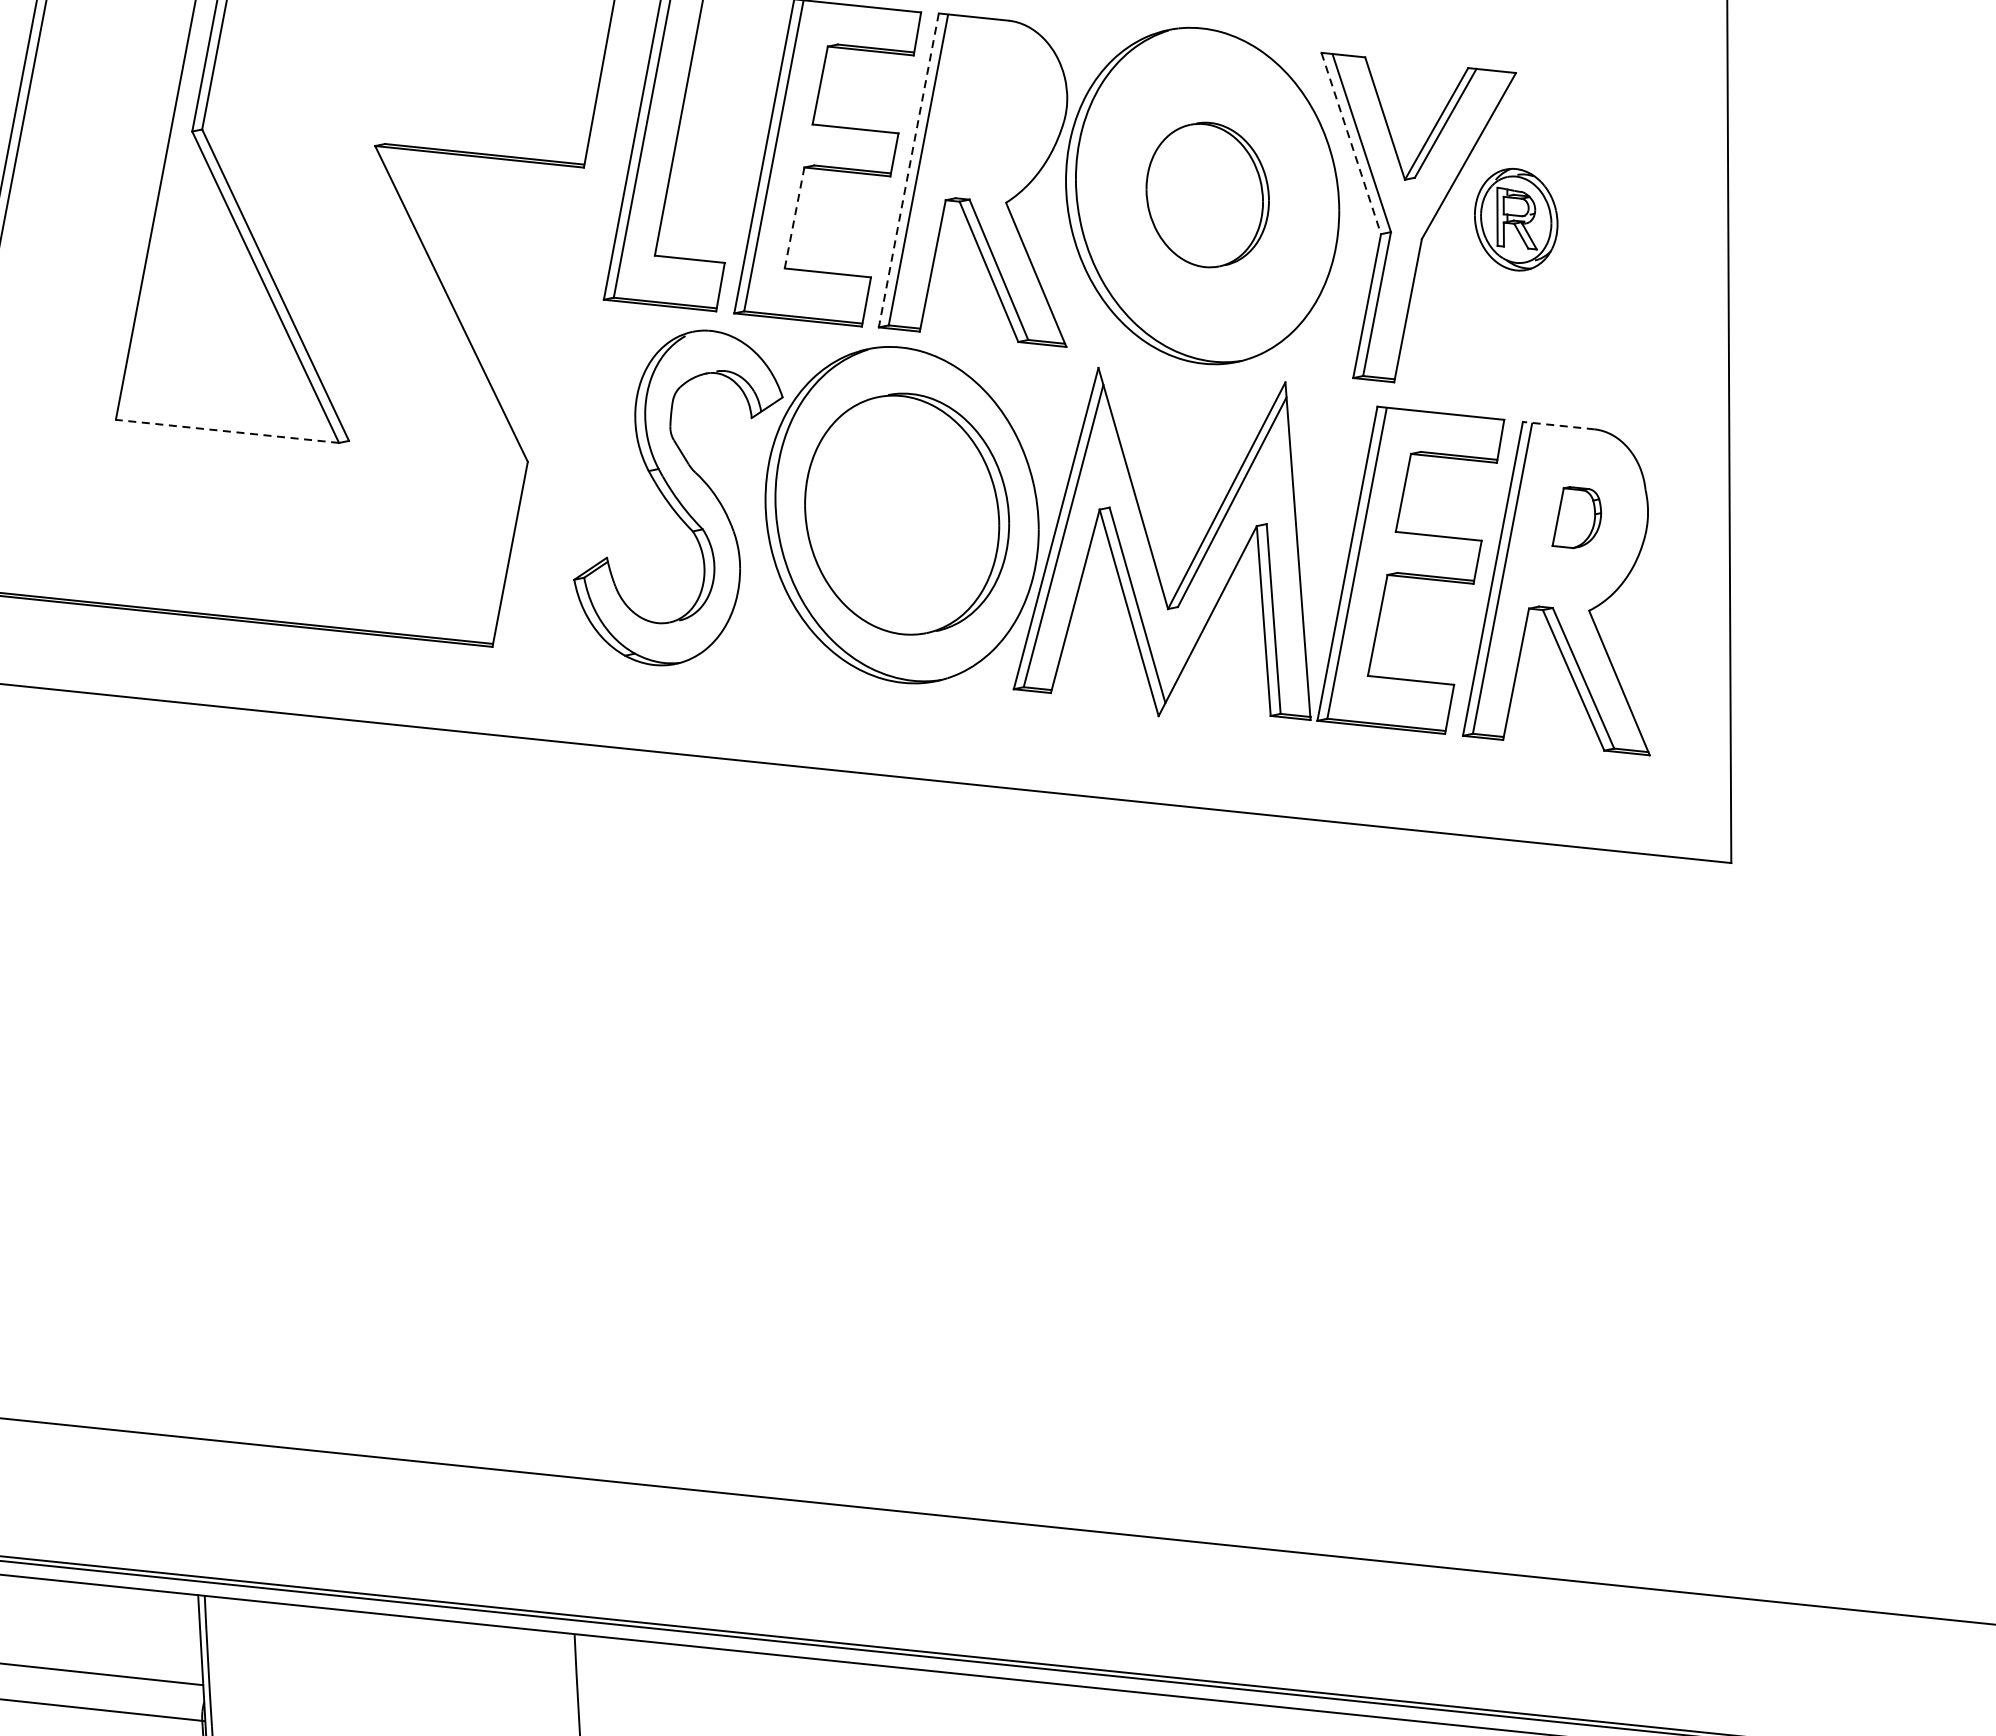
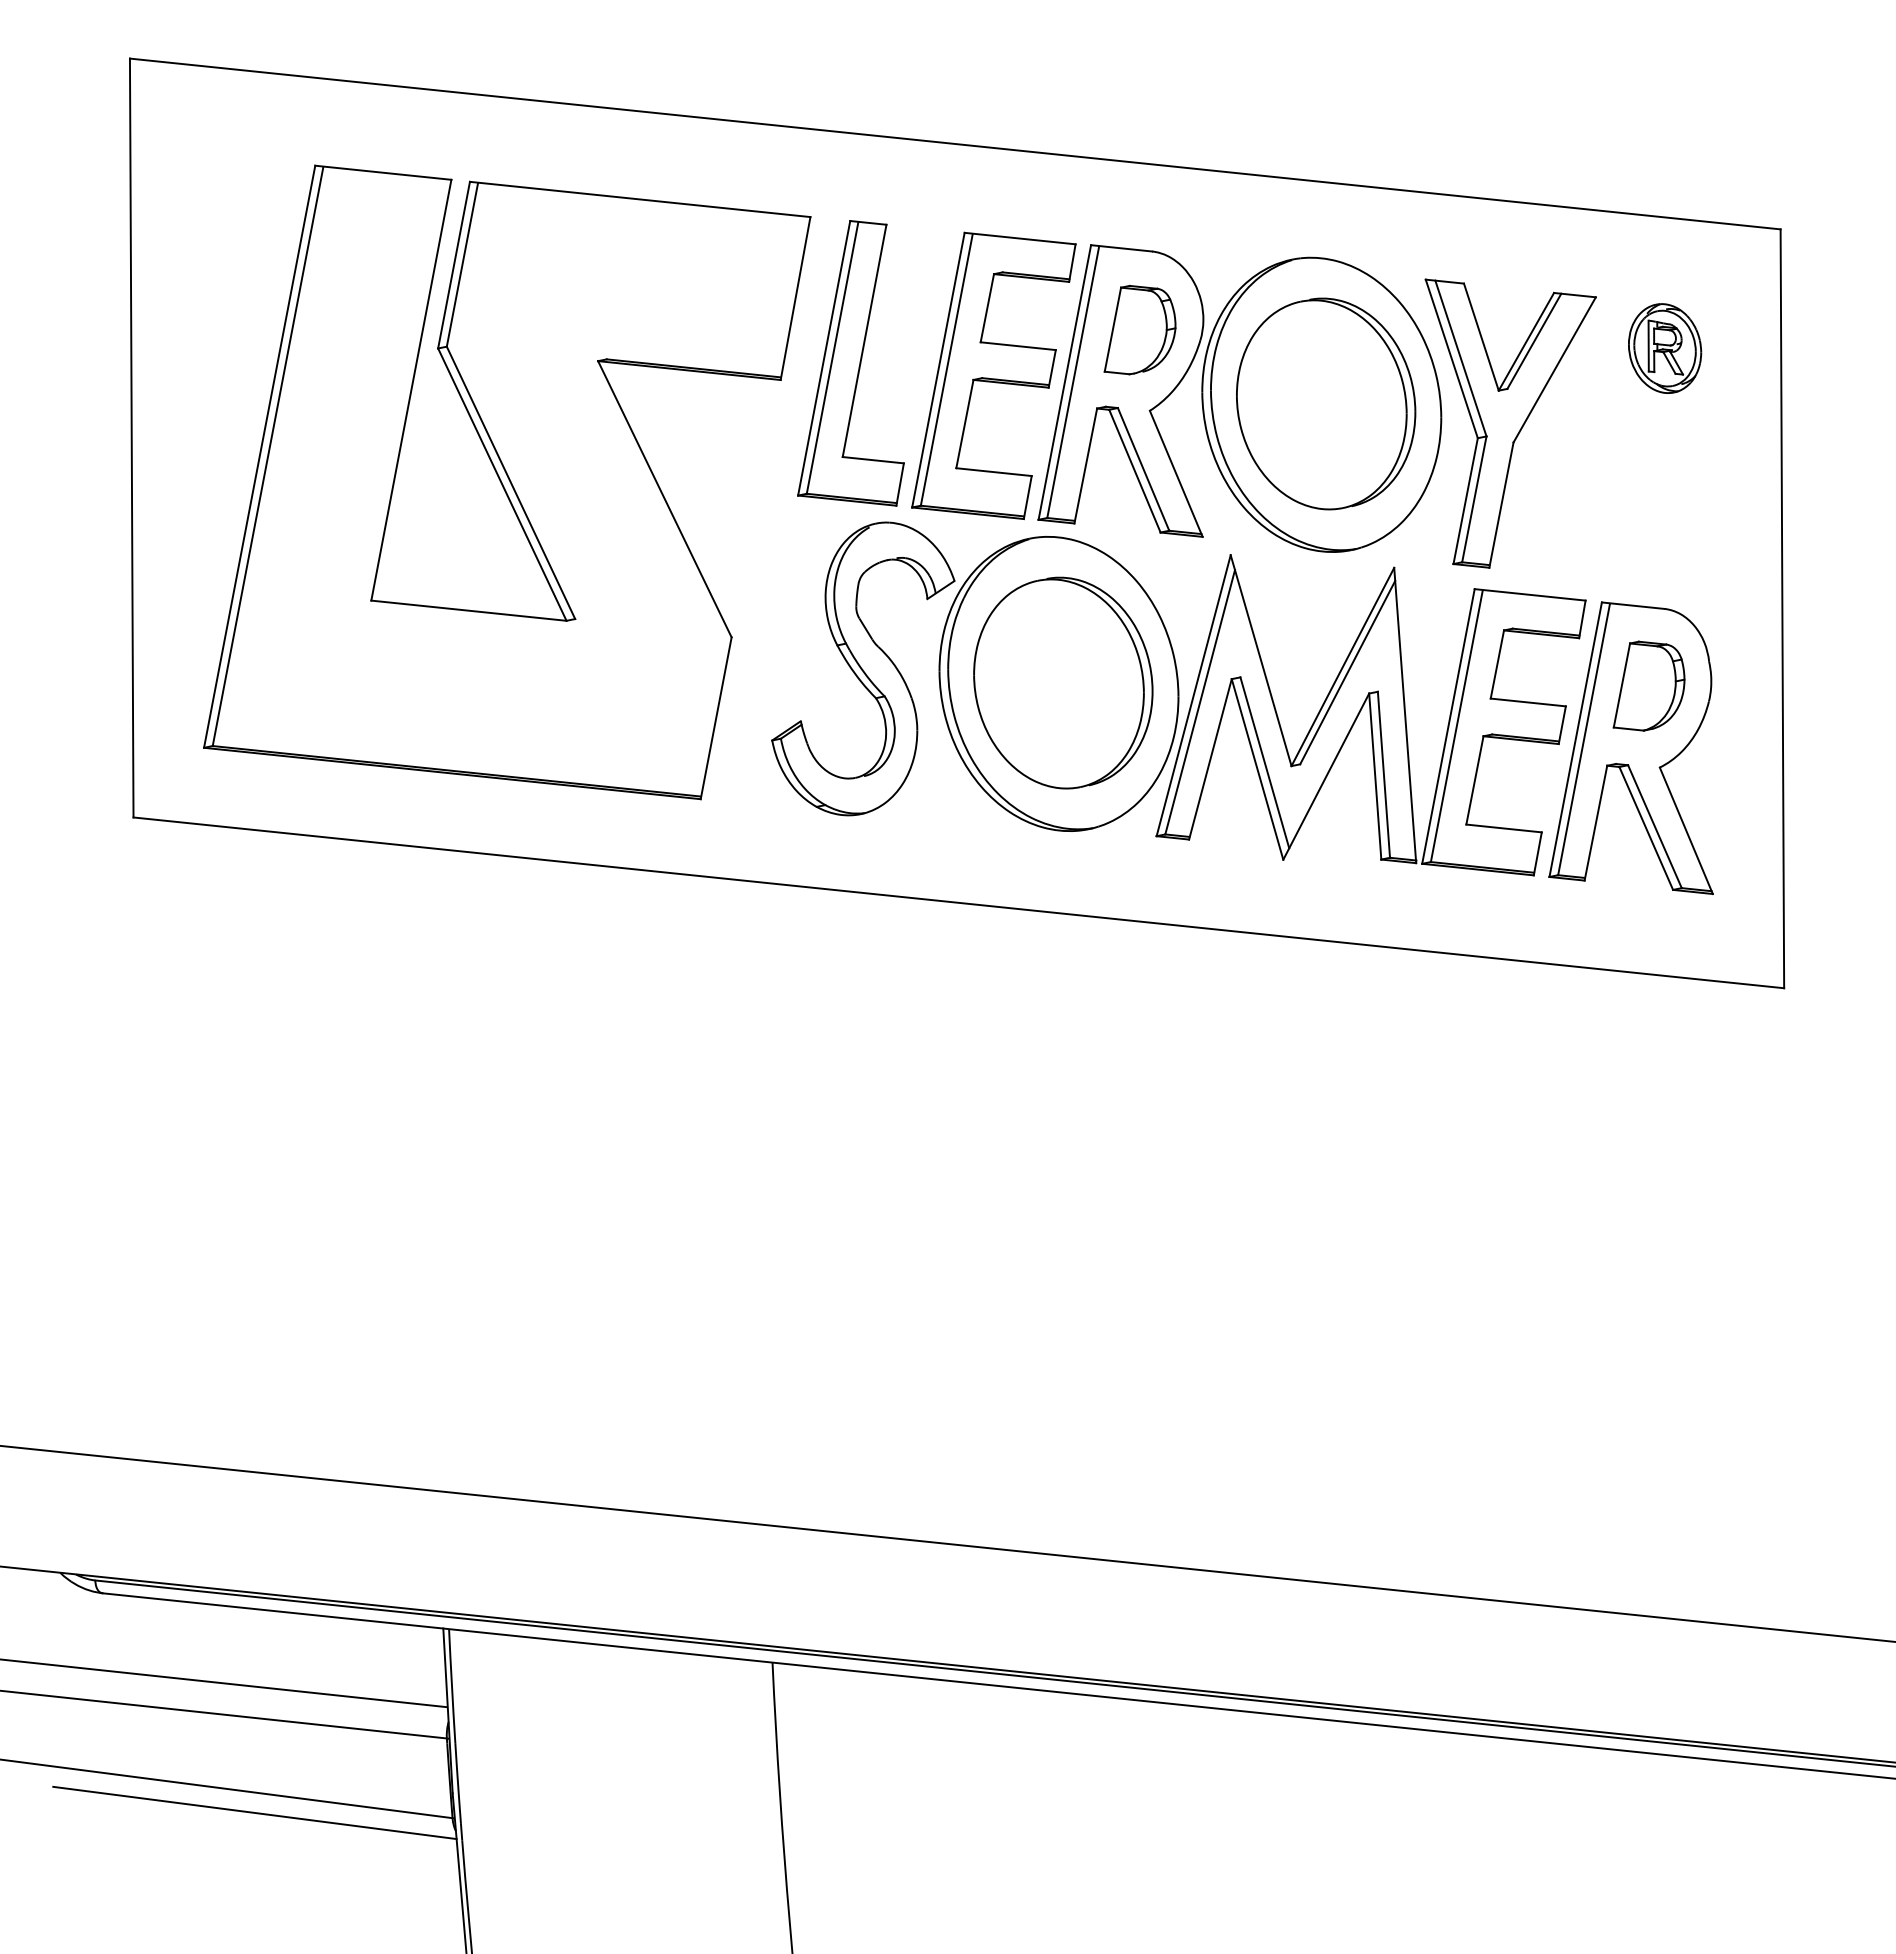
part: (994, 111) -> (1139, 330), added
line: (1350, 144) -> (1451, 359), dashed -> solid
line: (908, 170) -> (1064, 382), dashed -> solid
part: (1208, 194) -> (1326, 403), size x1.67
line: (794, 218) -> (964, 424), dashed -> solid
part: (1516, 219) -> (1665, 348), moved
line: (1559, 425) -> (1633, 605), dashed -> solid
line: (226, 431) -> (468, 610), dashed -> solid
part: (1576, 516) -> (1648, 685), size x1.67

